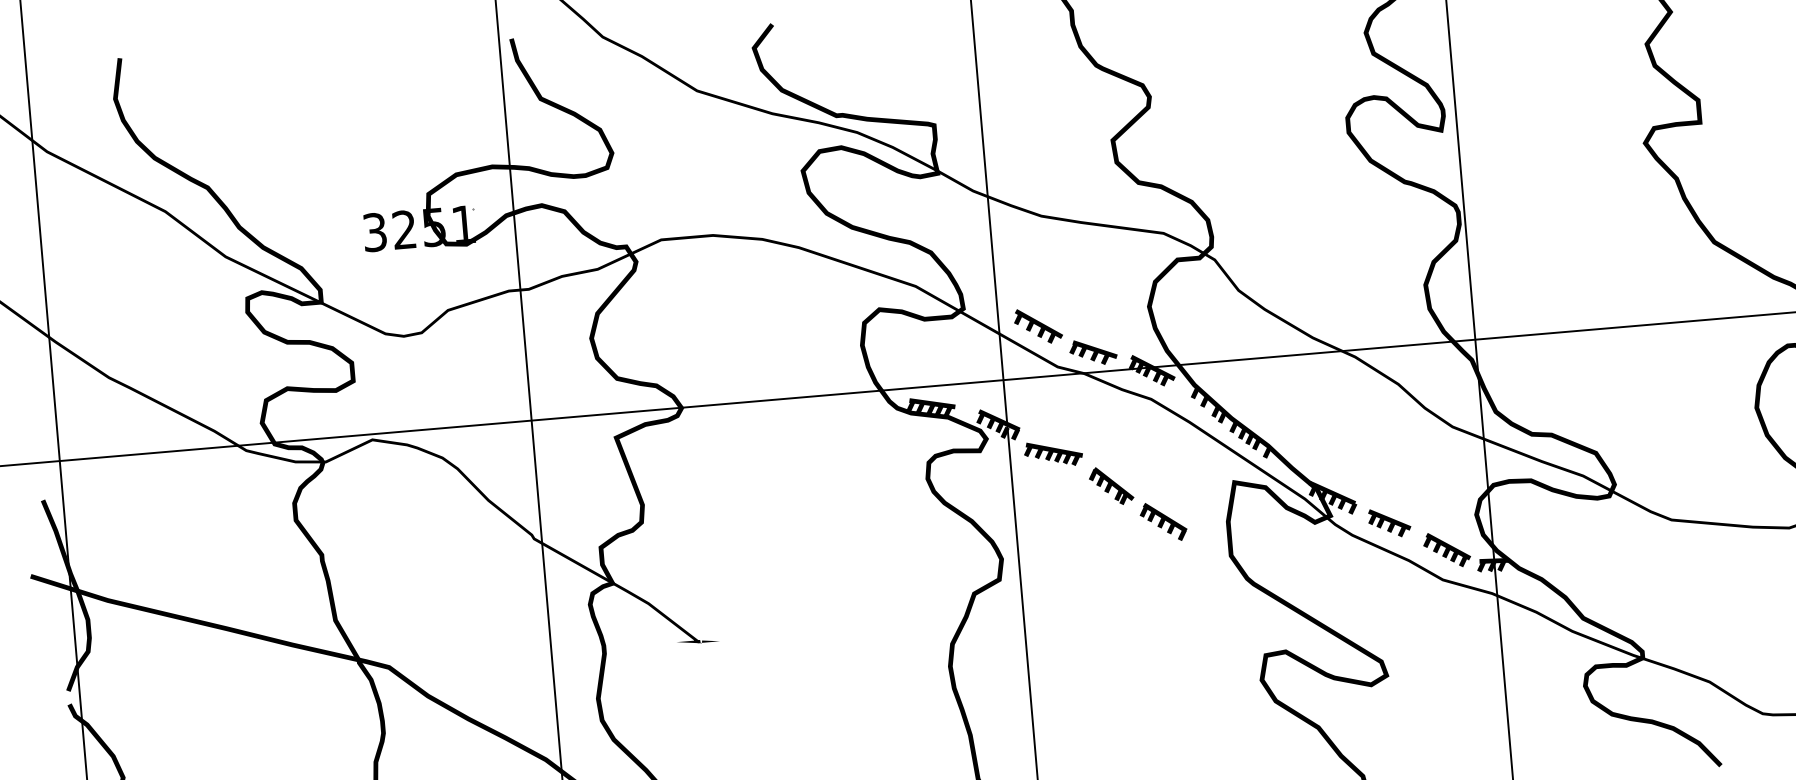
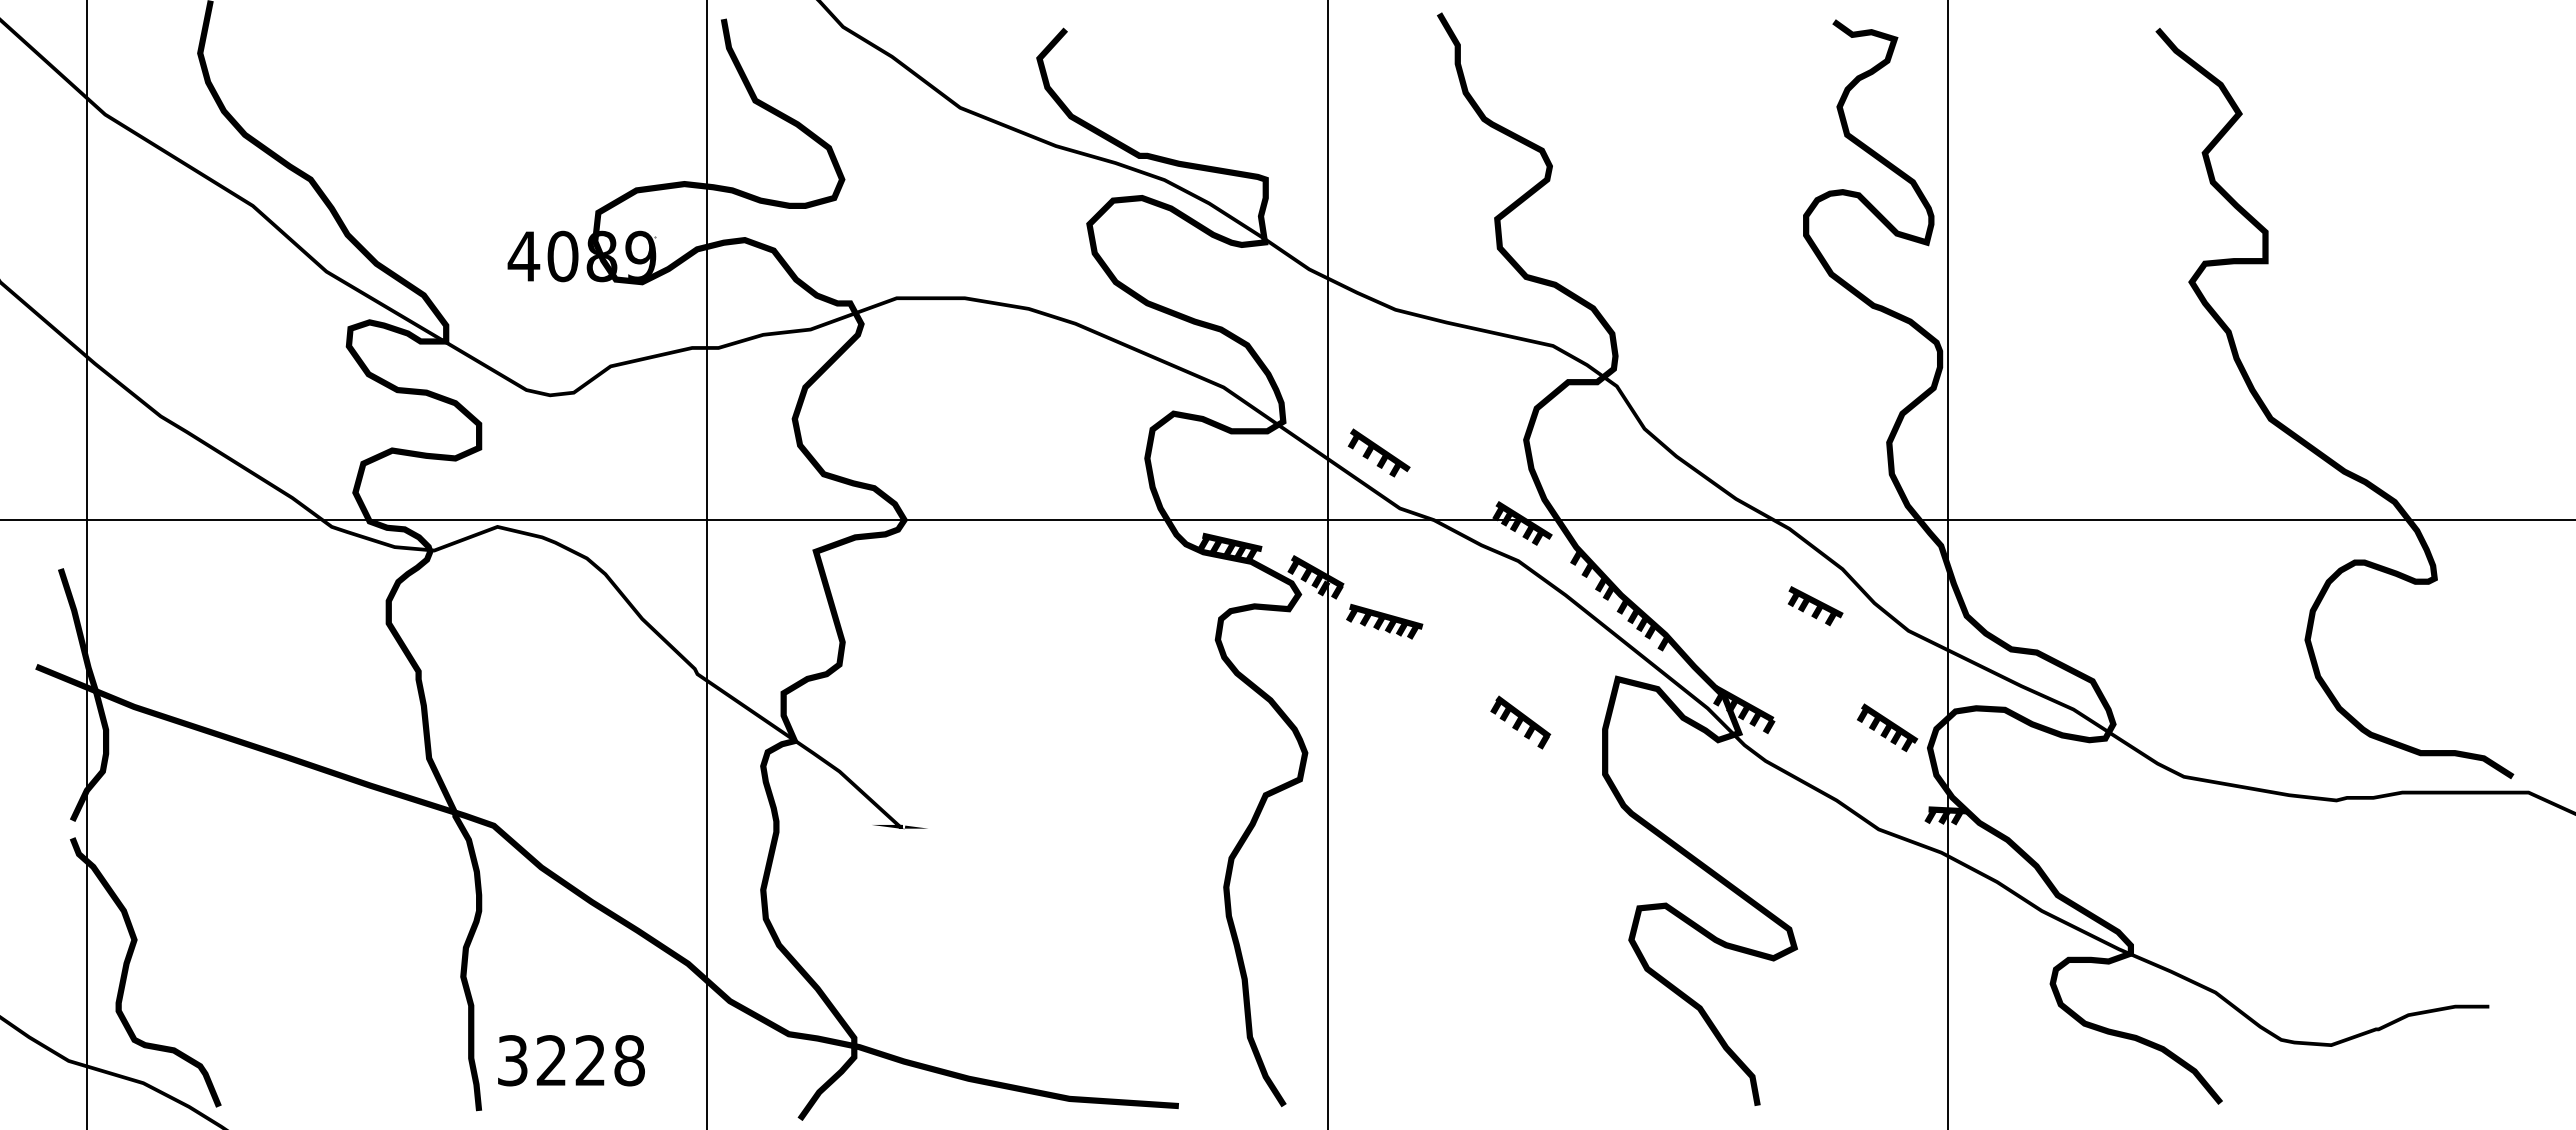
text: (418, 228) -> (581, 256), 3251 -> 4089
part: (1092, 352) -> (1447, 493), removed
part: (1111, 485) -> (1456, 669), removed
part: (1389, 523) -> (1815, 606), moved
part: (1447, 549) -> (1887, 727), moved

